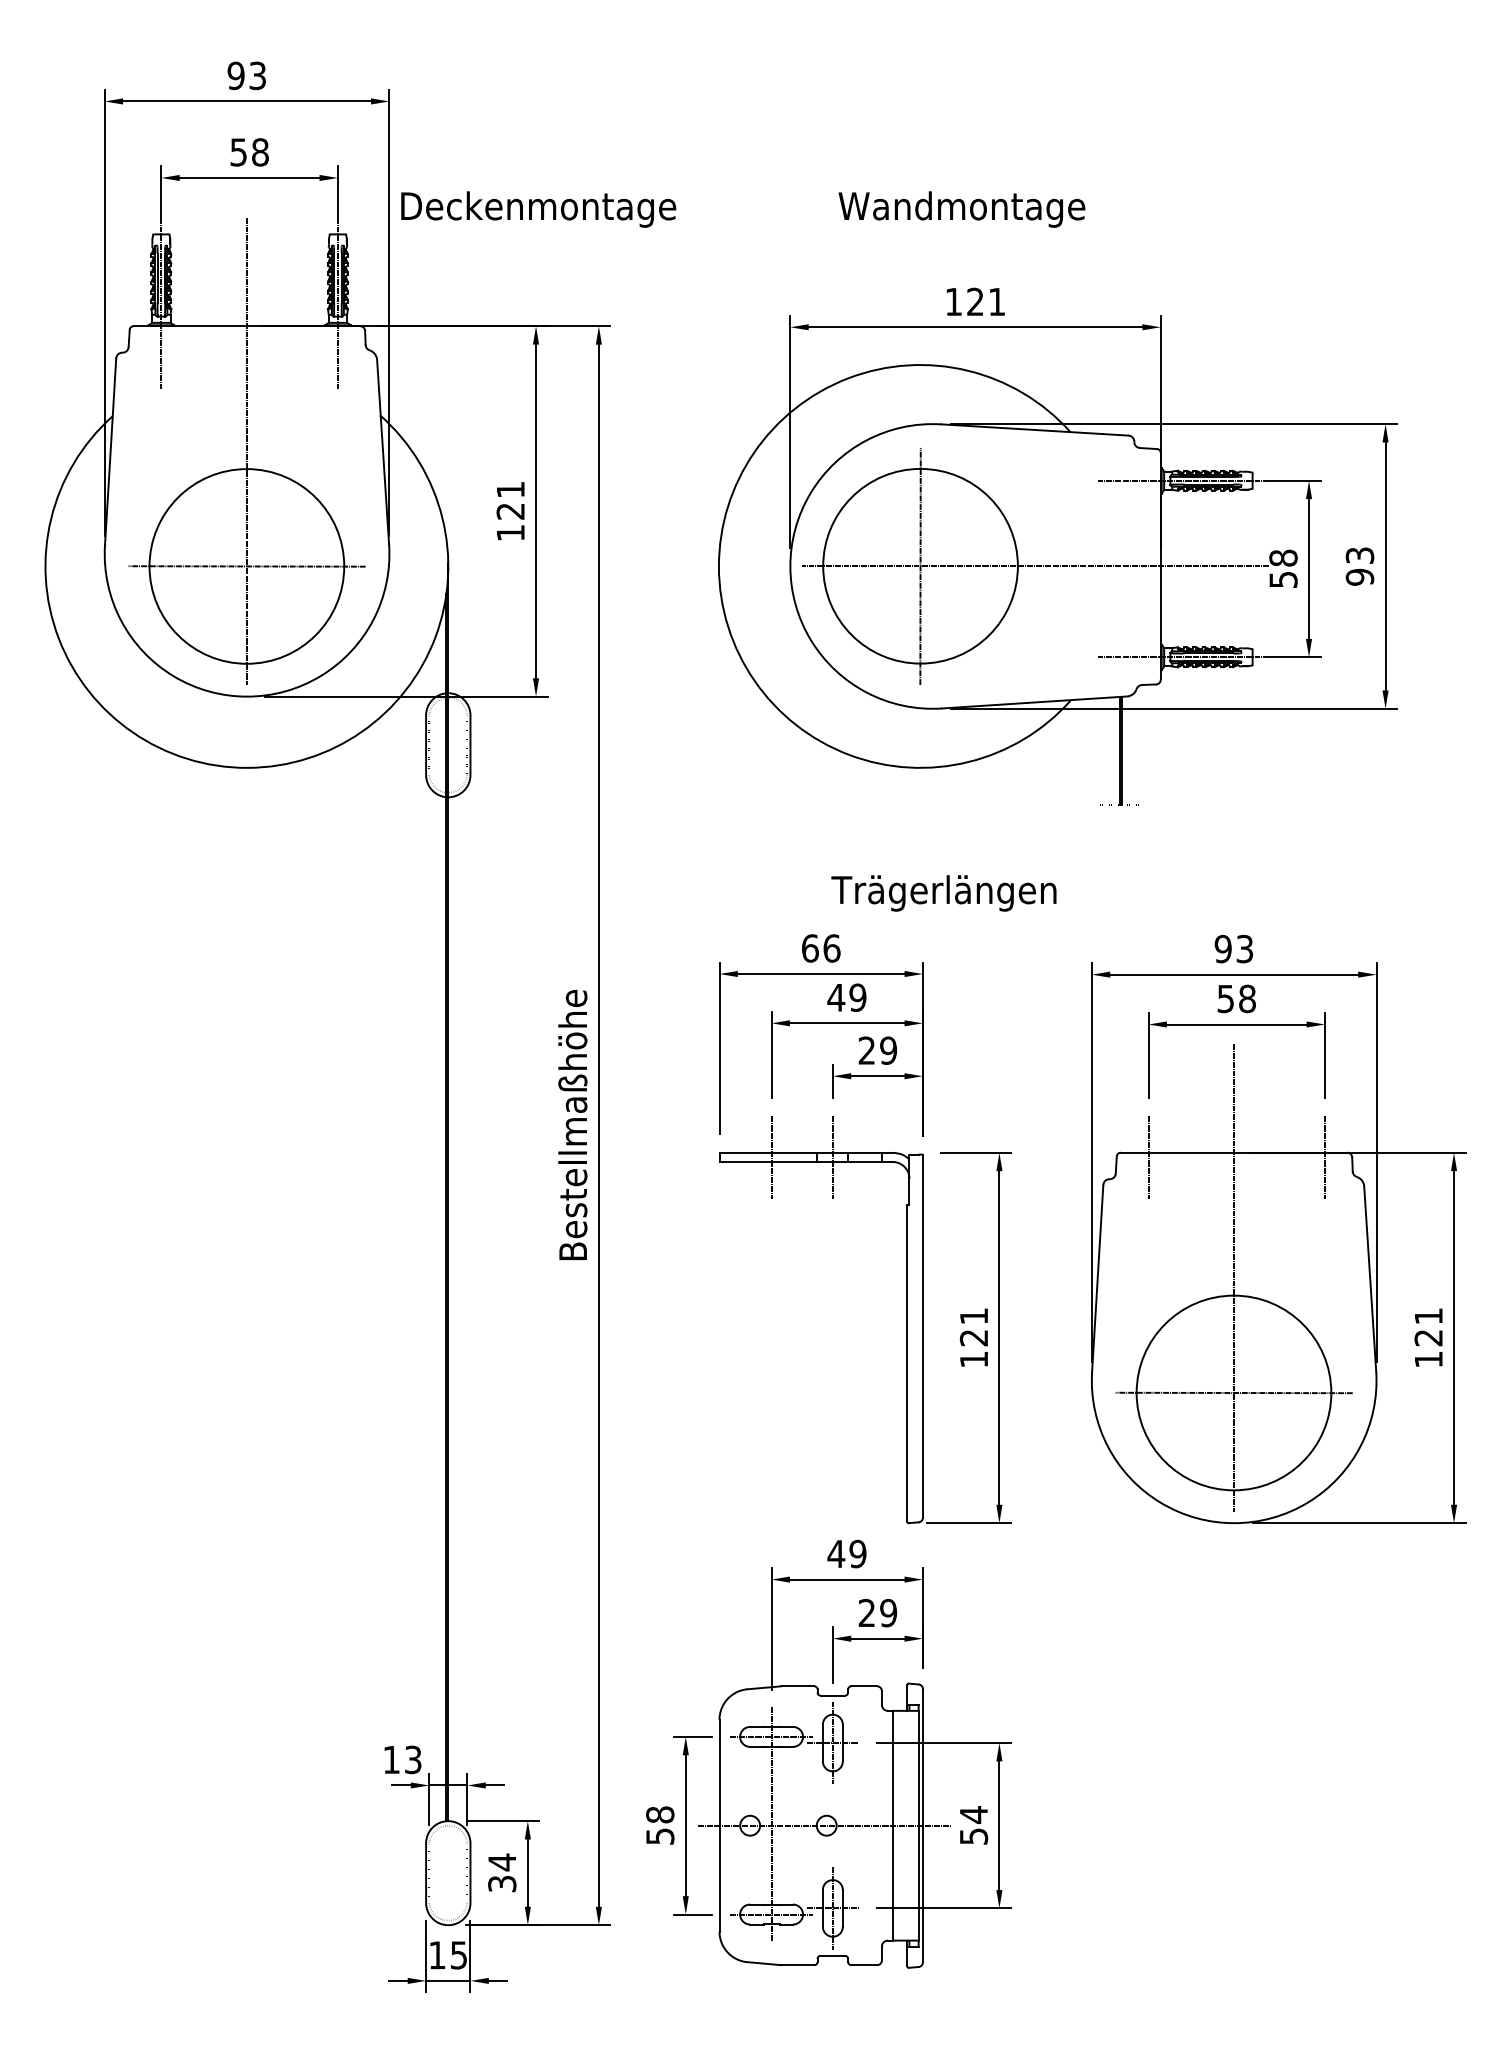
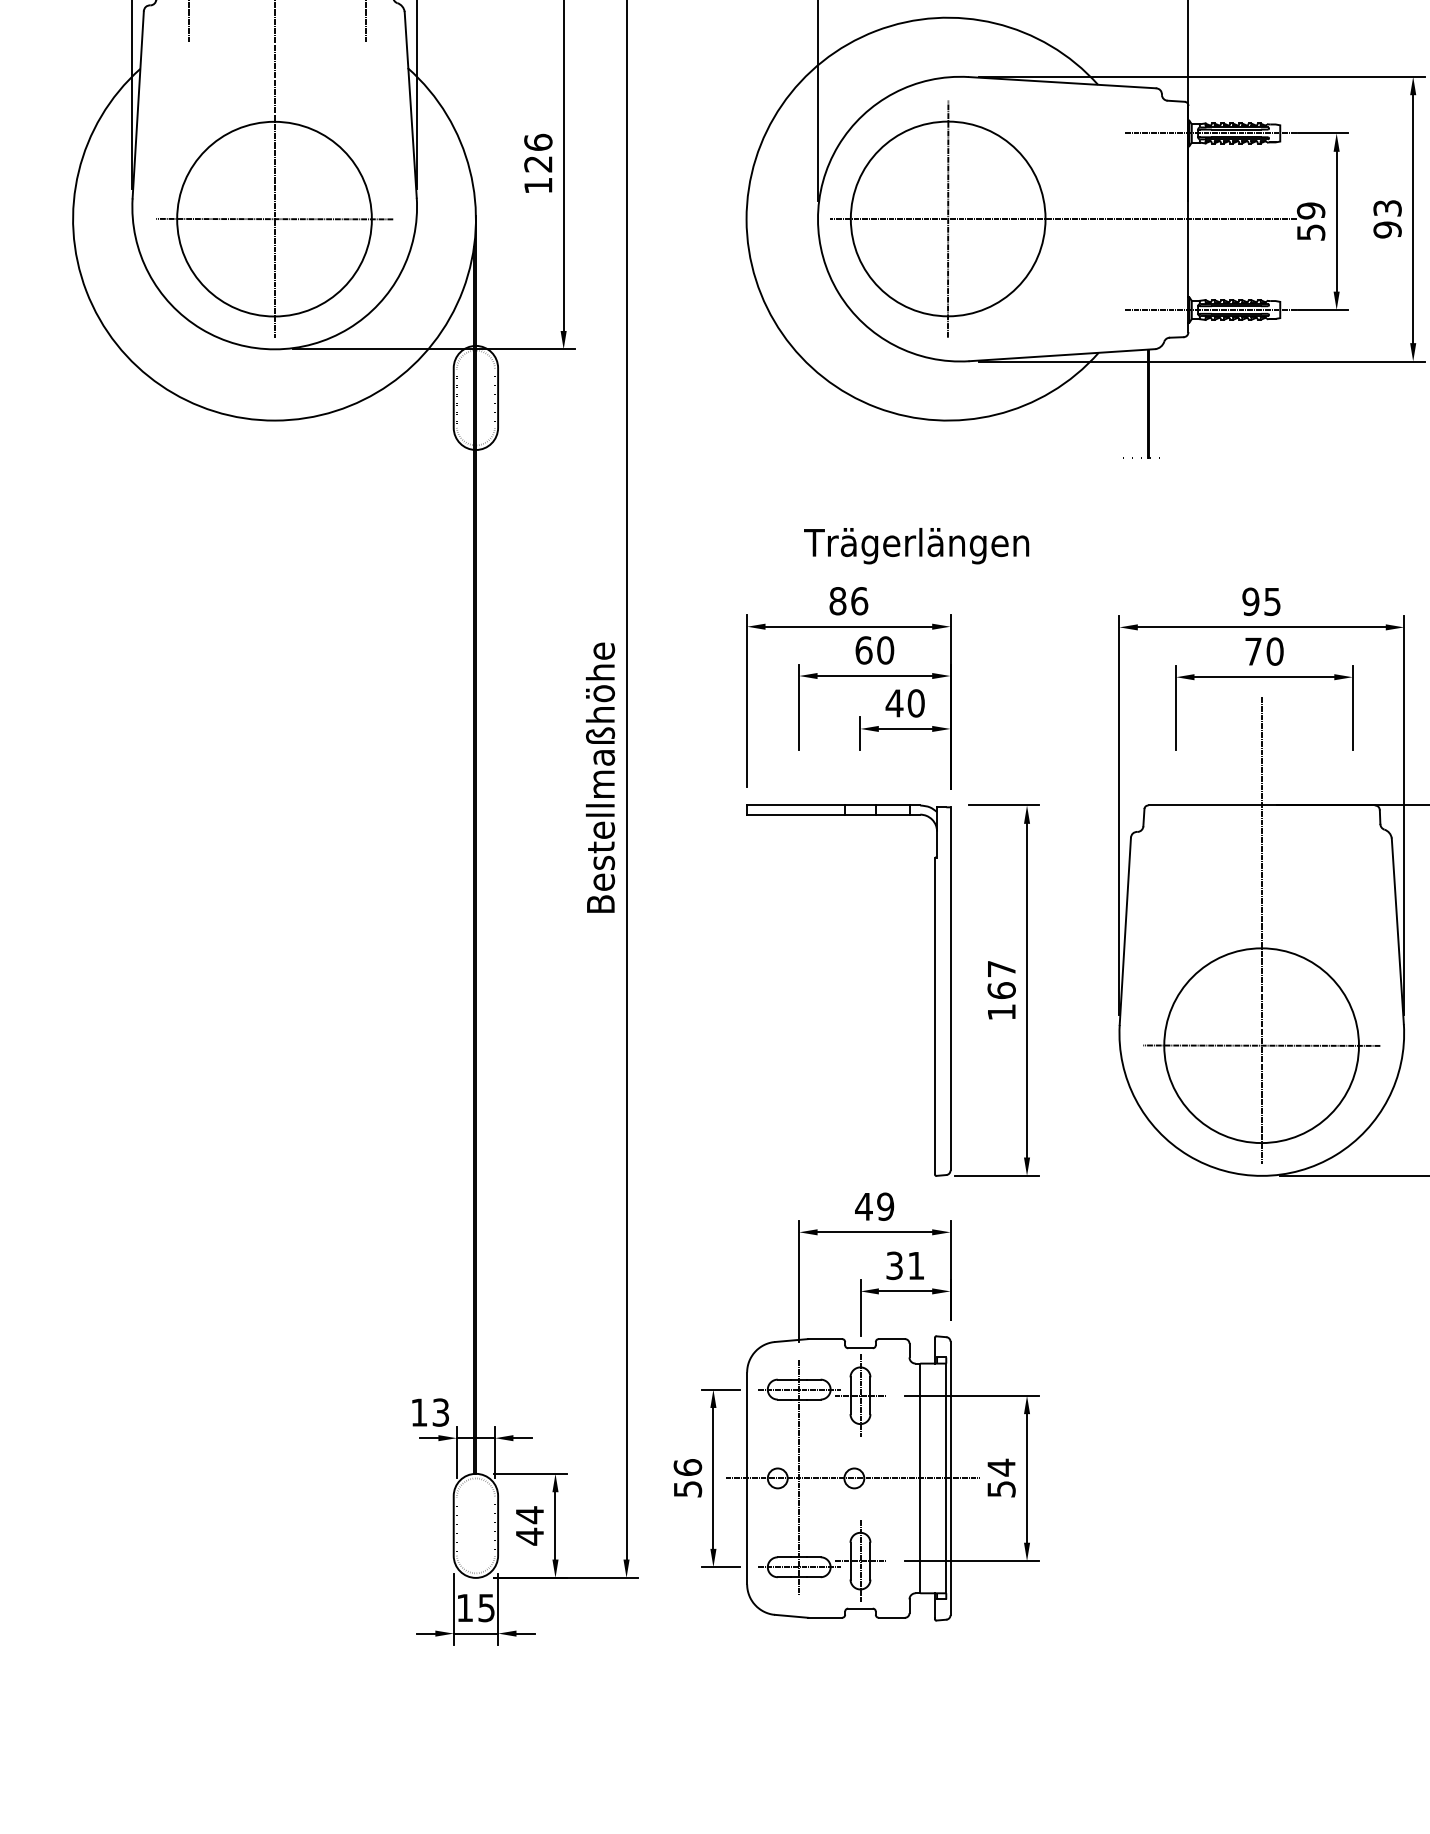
text: (510, 489) -> (538, 142), 121 -> 126
text: (1283, 557) -> (1311, 210), 58 -> 59
text: (943, 893) -> (916, 546), moved
text: (810, 948) -> (838, 601), 66 -> 86
text: (1244, 948) -> (1272, 601), 93 -> 95
text: (846, 997) -> (874, 650), 49 -> 60
text: (1236, 999) -> (1264, 652), 58 -> 70
text: (877, 1050) -> (905, 703), 29 -> 40
line: (771, 1156) -> (799, 809), removed
line: (832, 1156) -> (860, 809), removed
line: (1148, 1156) -> (1176, 809), removed
line: (1325, 1156) -> (1353, 809), removed
text: (973, 1327) -> (1001, 980), 121 -> 167
text: (877, 1612) -> (905, 1265), 29 -> 31
text: (660, 1814) -> (688, 1467), 58 -> 56
text: (502, 1884) -> (530, 1537), 34 -> 44

